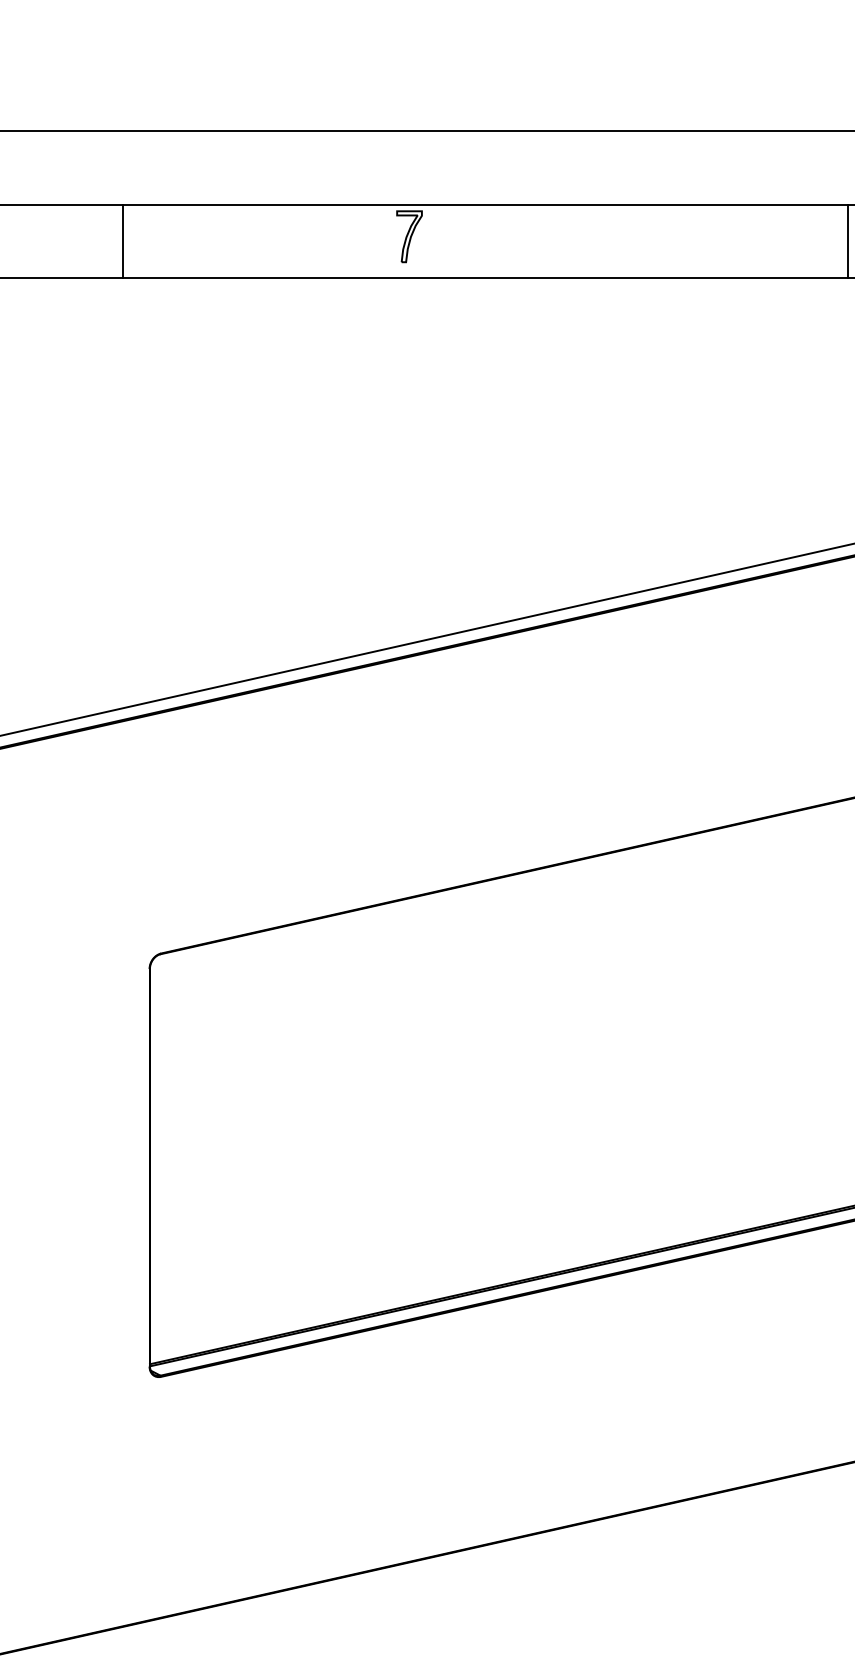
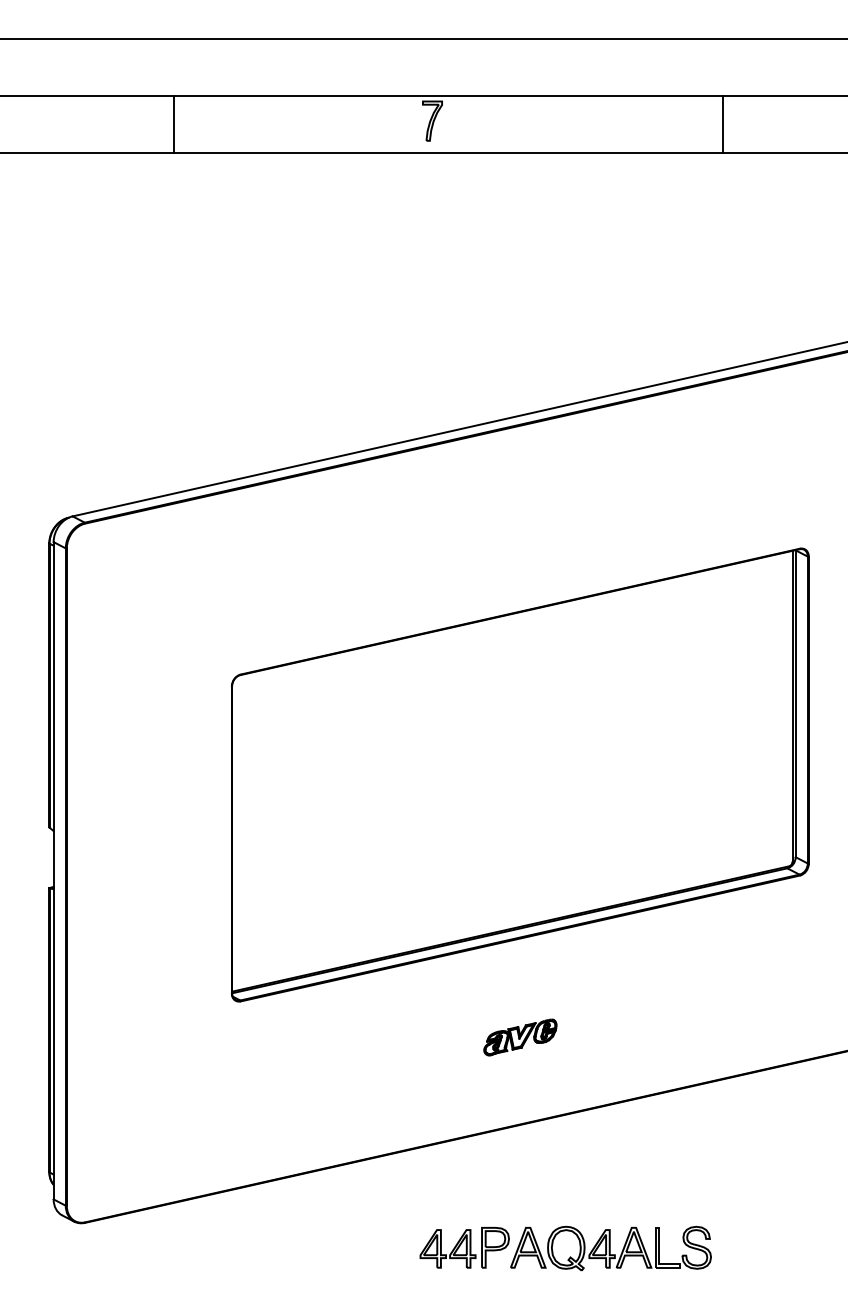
line: (123, 241) -> (174, 124), moved
line: (848, 241) -> (723, 124), moved
part: (523, 1423) -> (520, 1037), added

